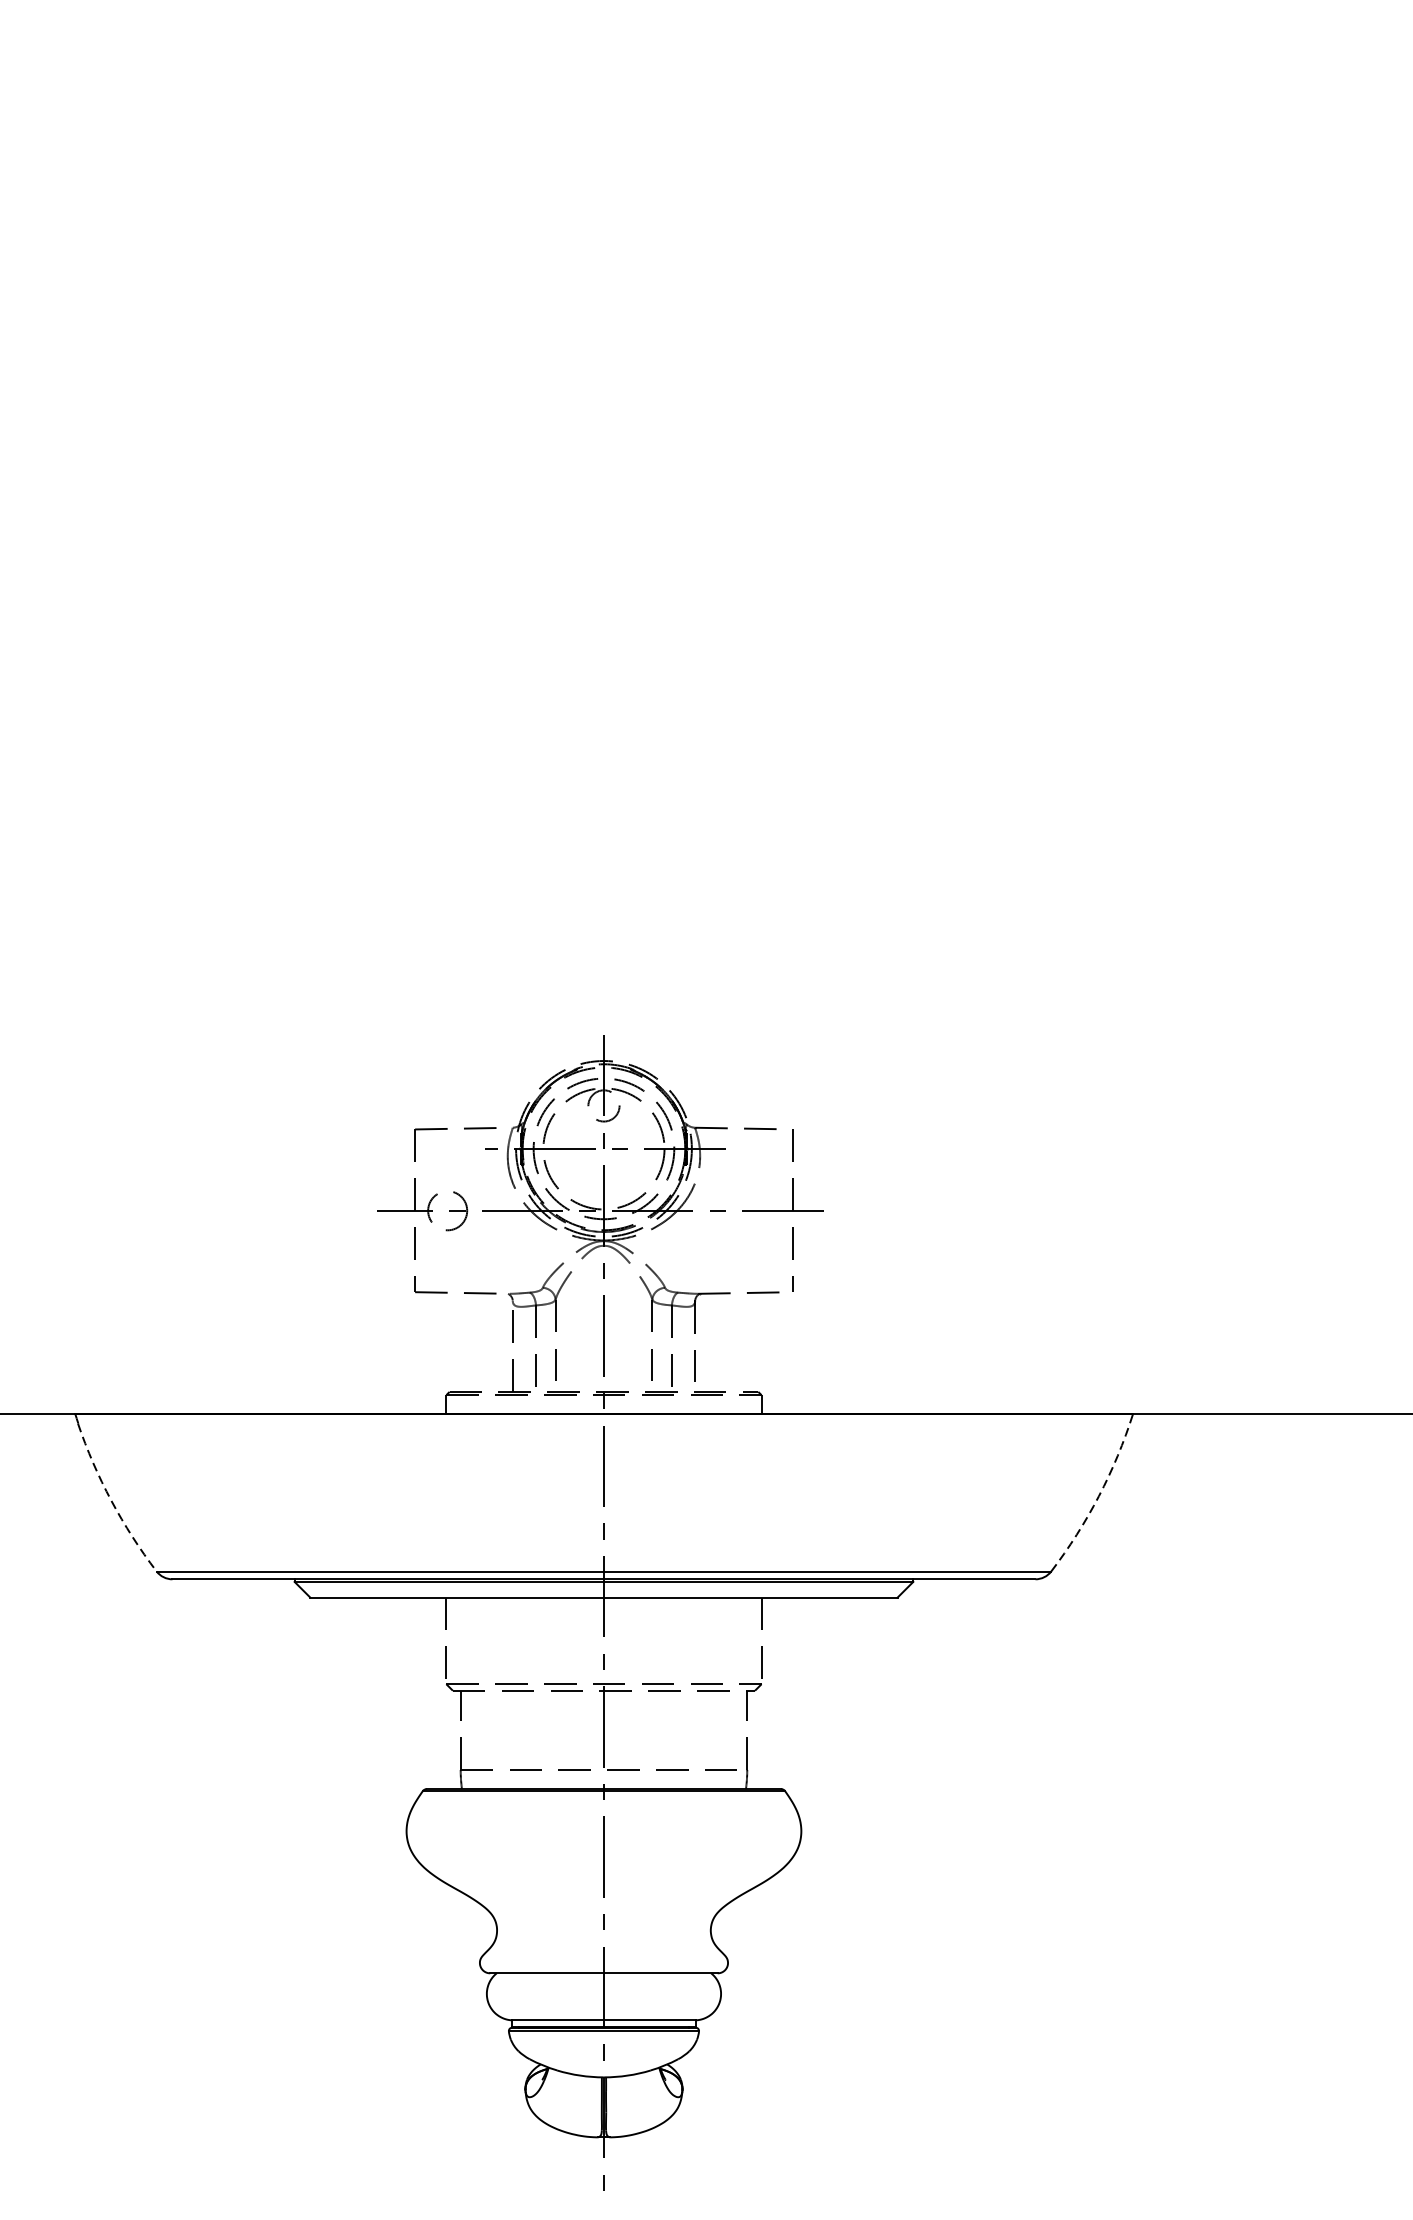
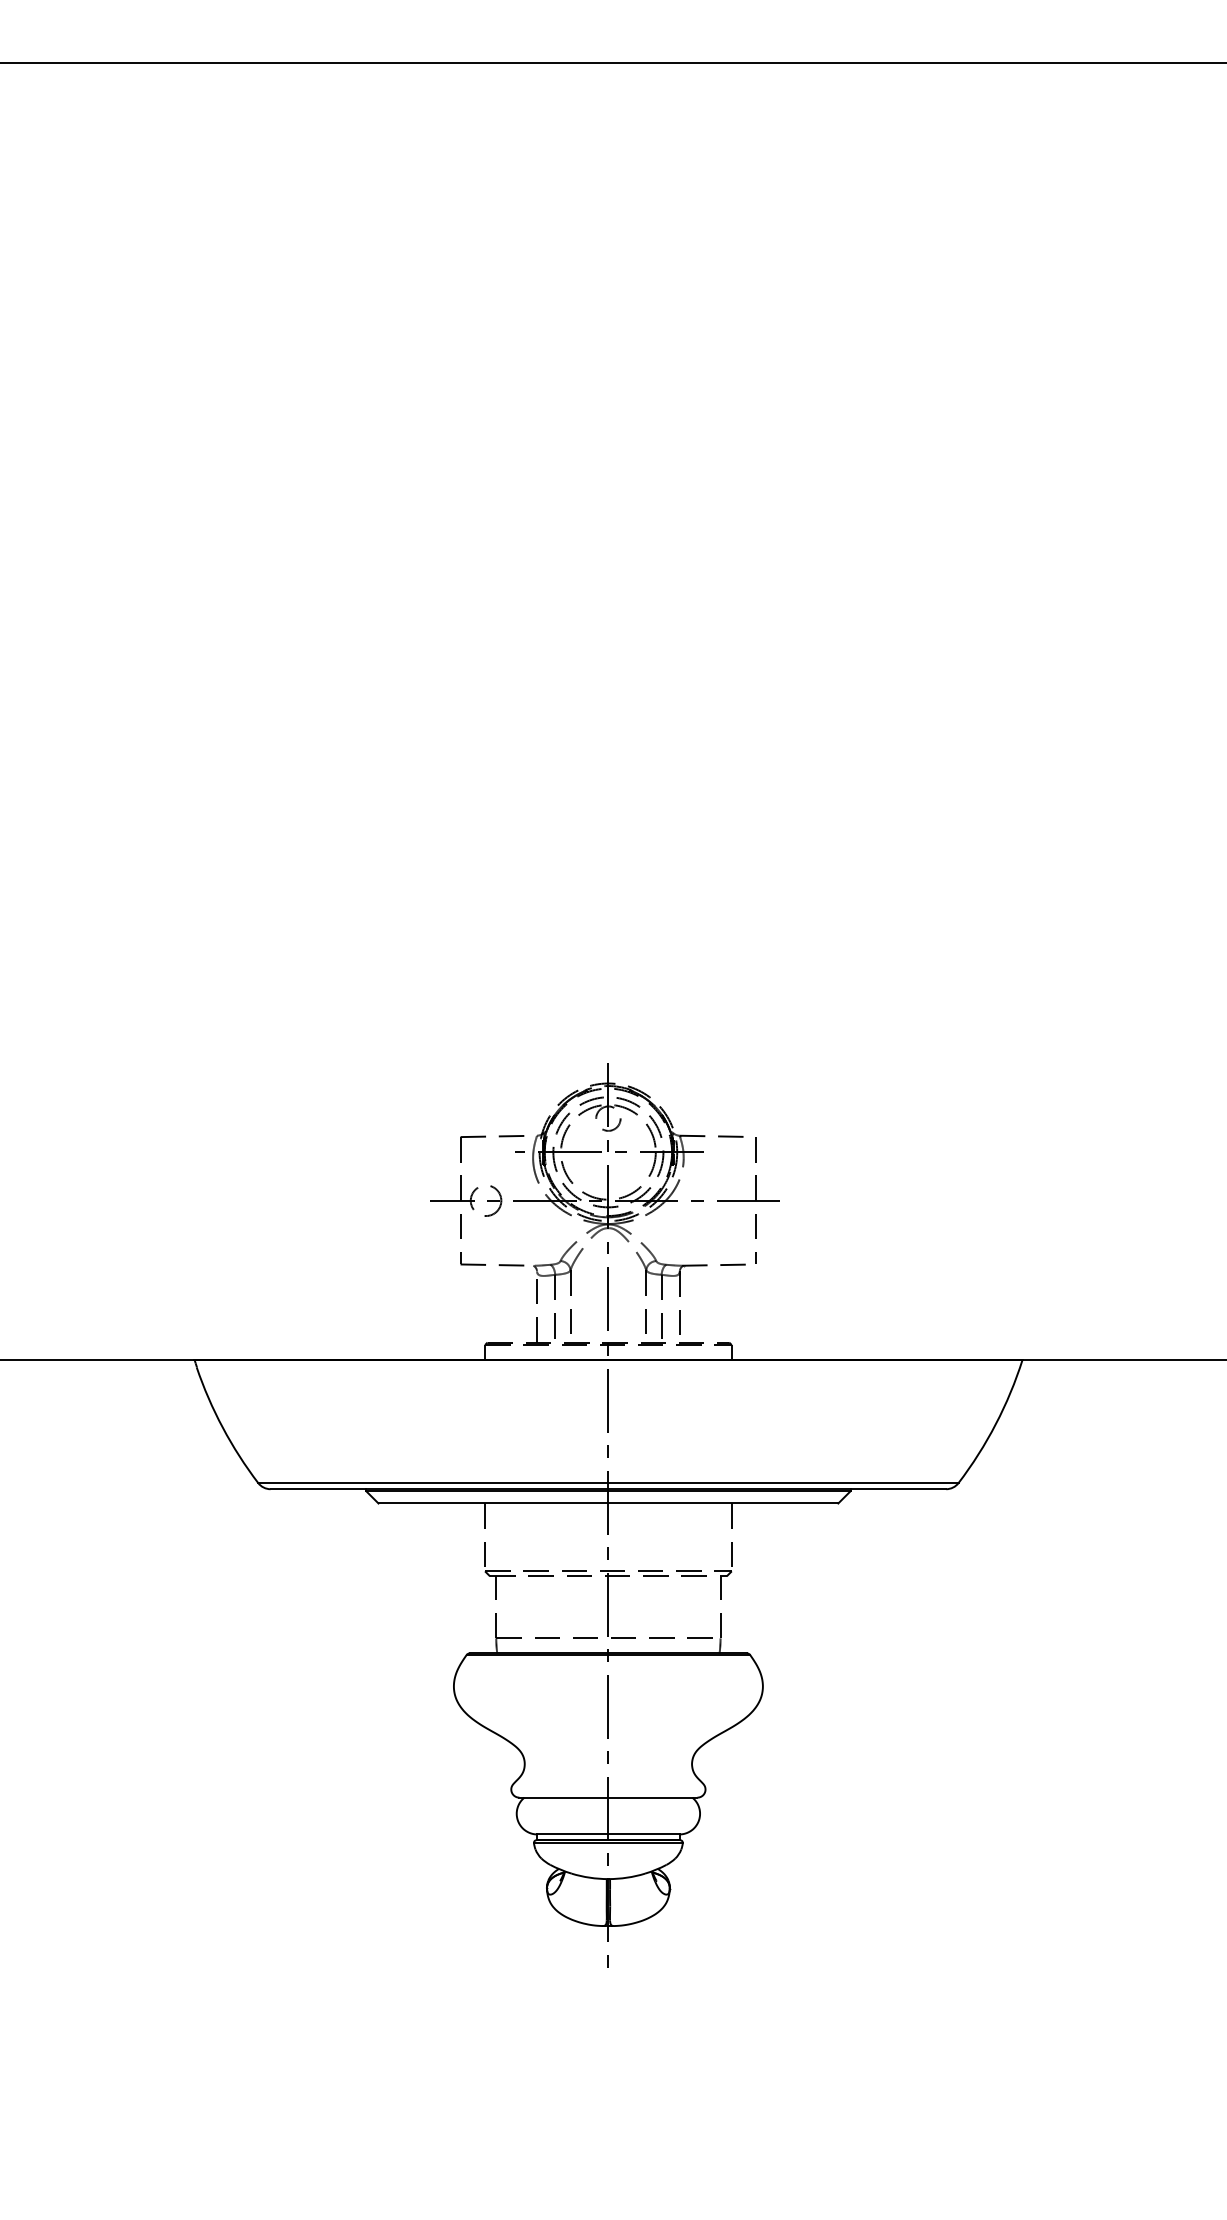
arc: (1098, 1496) -> (995, 1424), dashed -> solid
arc: (110, 1500) -> (222, 1427), dashed -> solid

